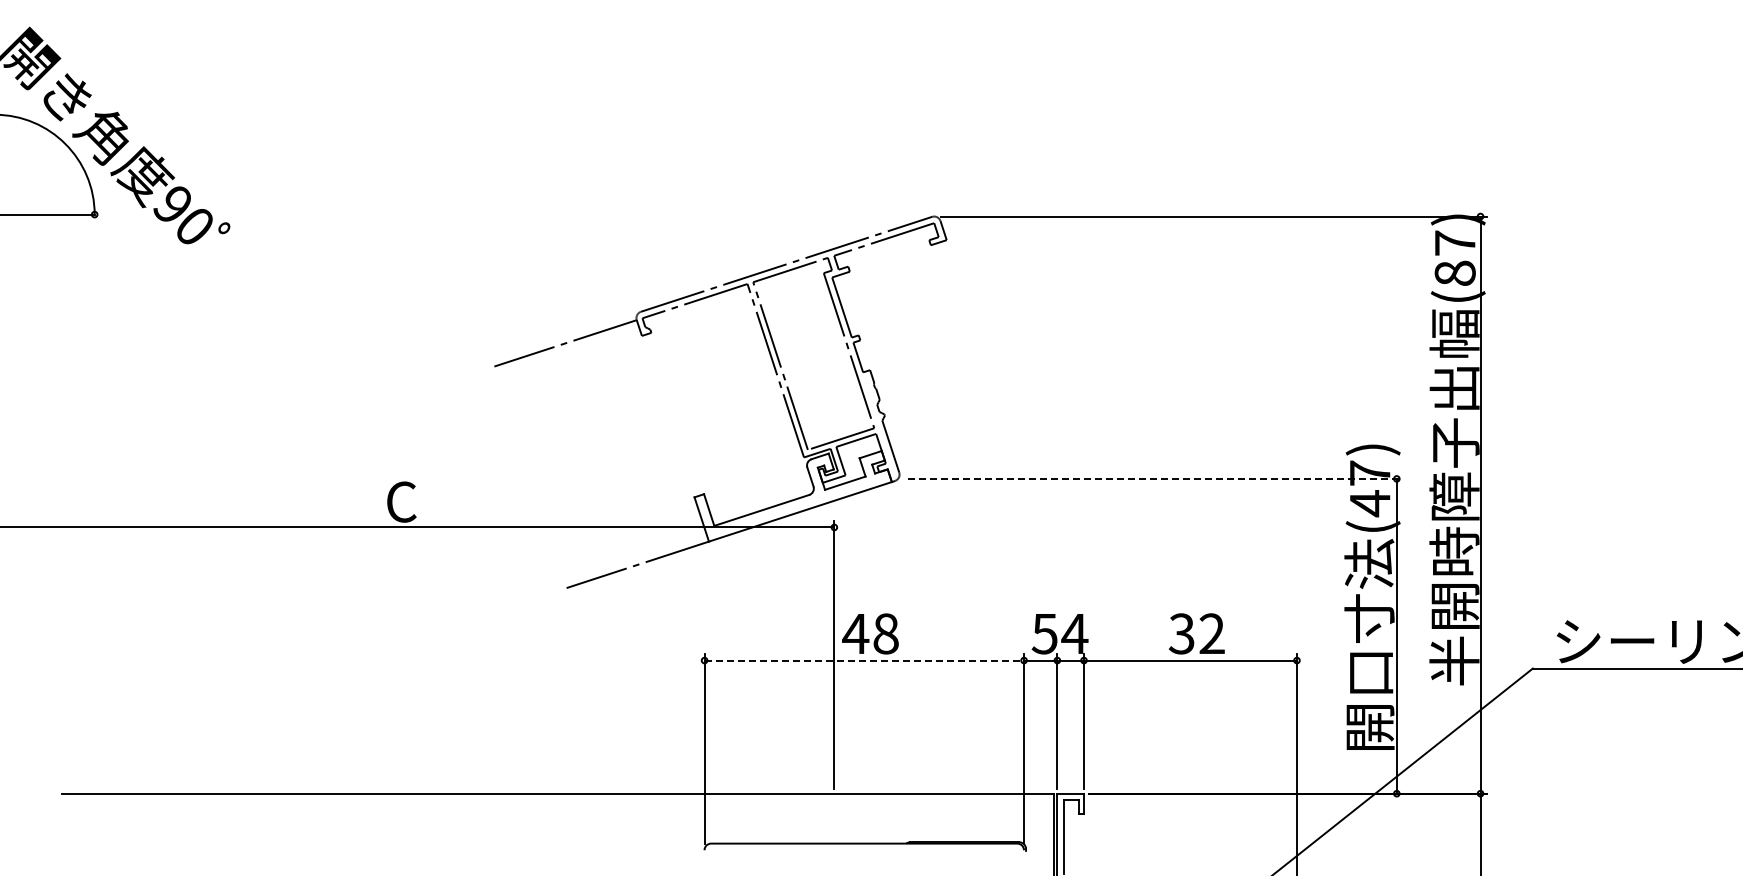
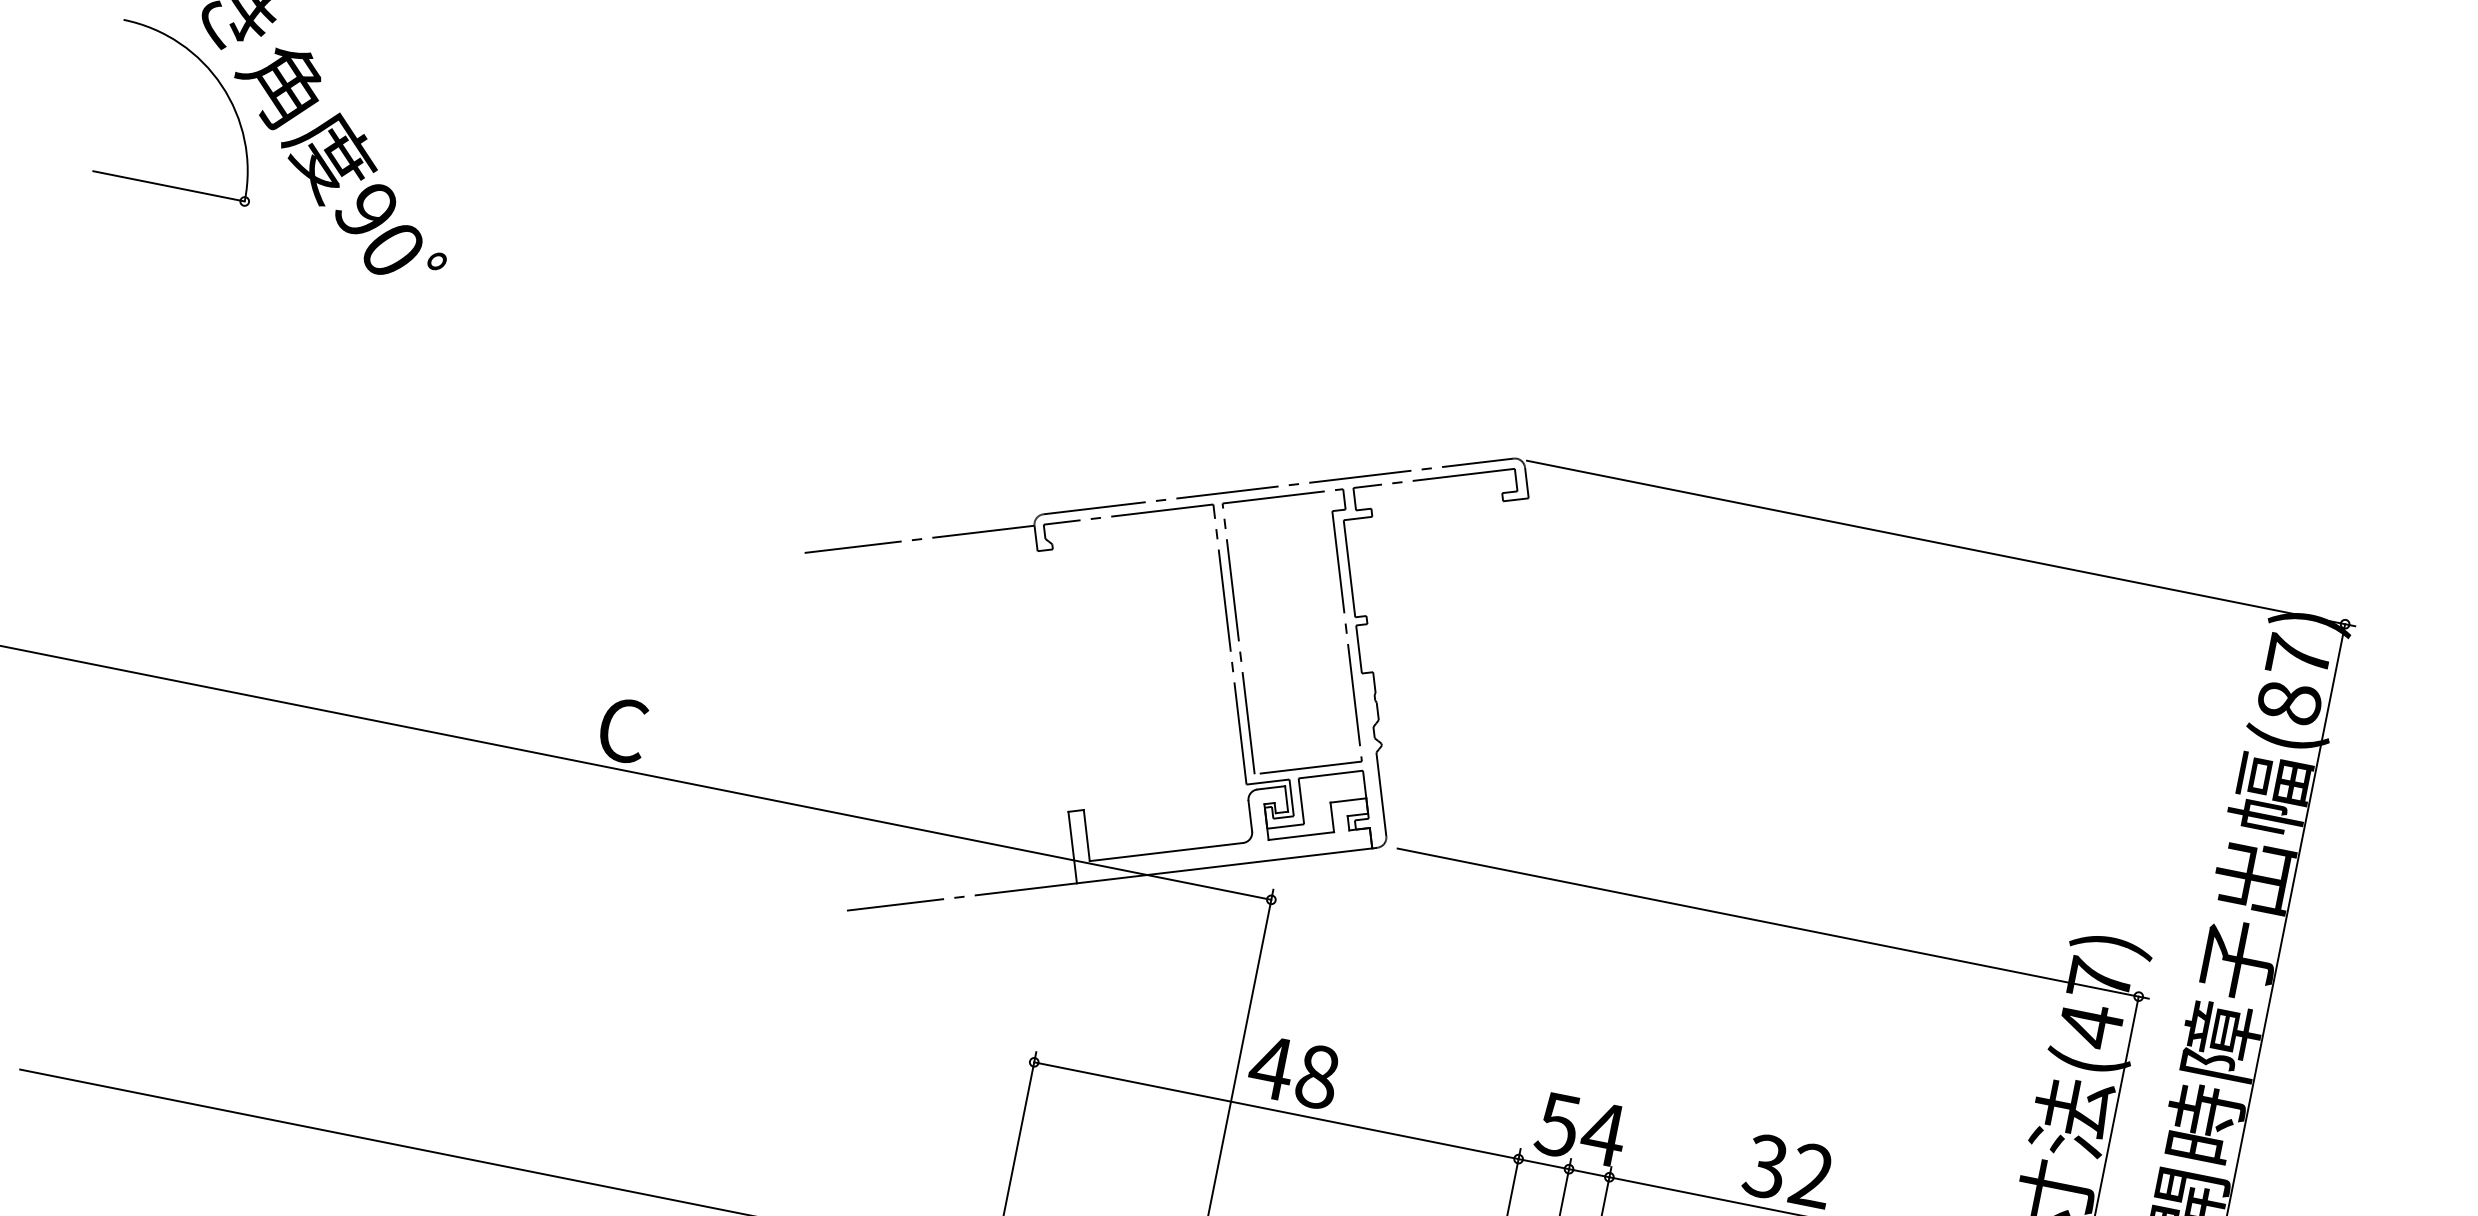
line: (1155, 478) -> (1772, 922), dashed -> solid
line: (864, 660) -> (1276, 1110), dashed -> solid

